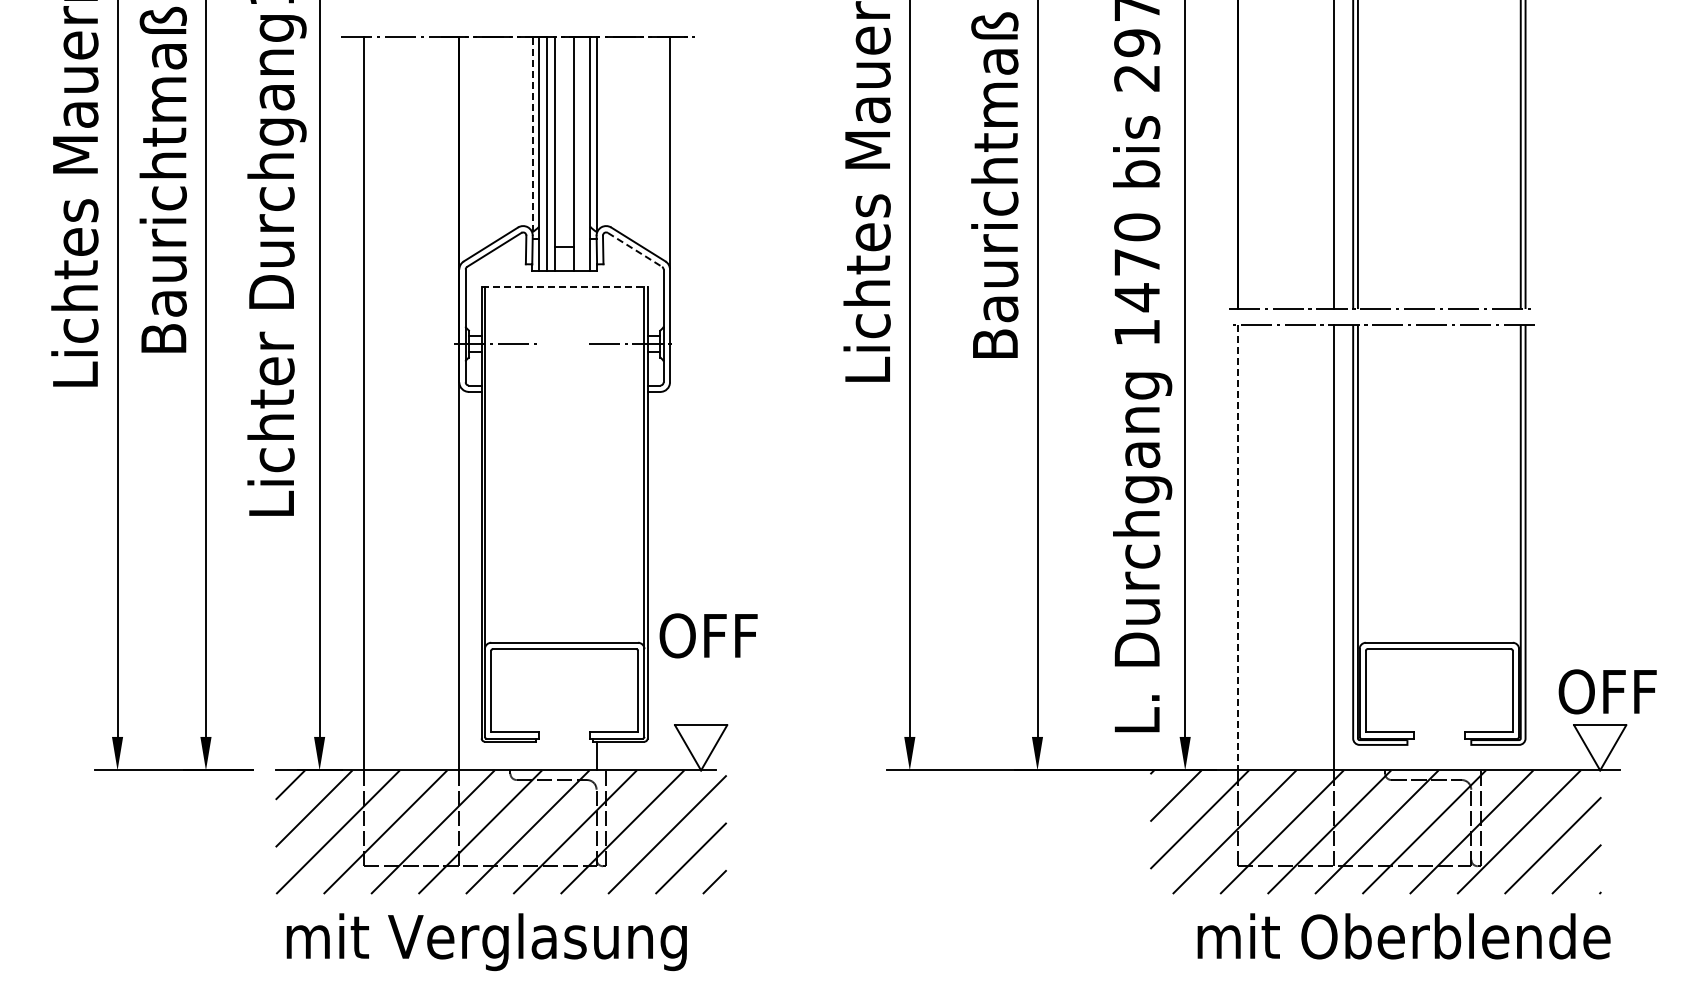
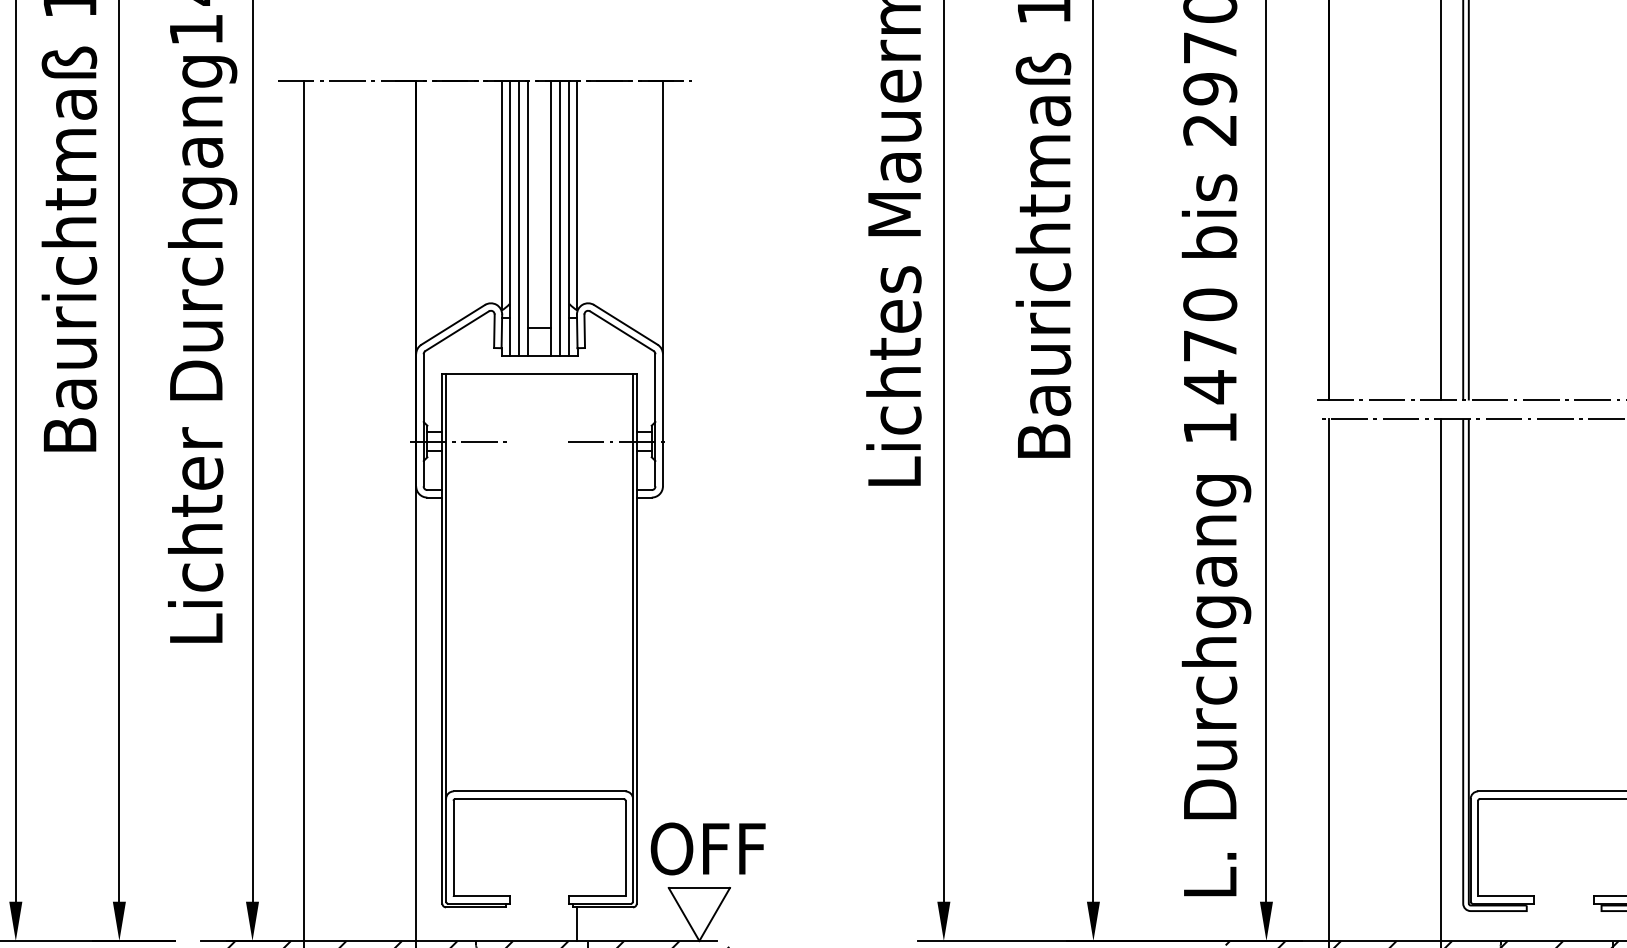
line: (532, 134) -> (501, 196), dashed -> solid
line: (582, 153) -> (560, 218), added
line: (635, 249) -> (622, 330), dashed -> solid
line: (564, 286) -> (539, 374), dashed -> solid
line: (1238, 547) -> (1328, 679), dashed -> solid
text: (708, 635) -> (708, 848), moved

